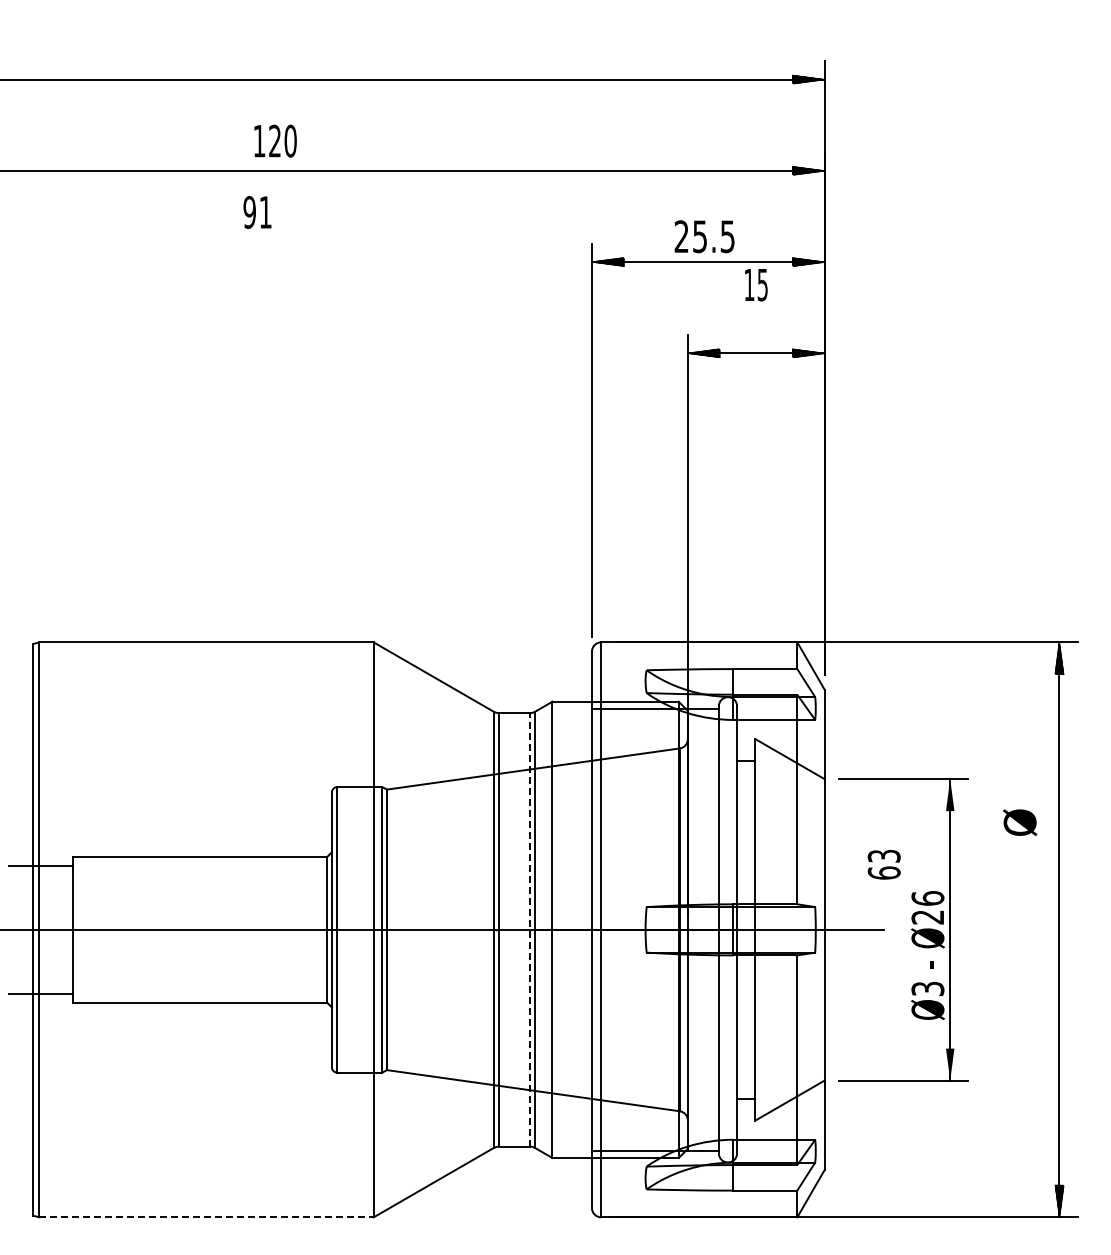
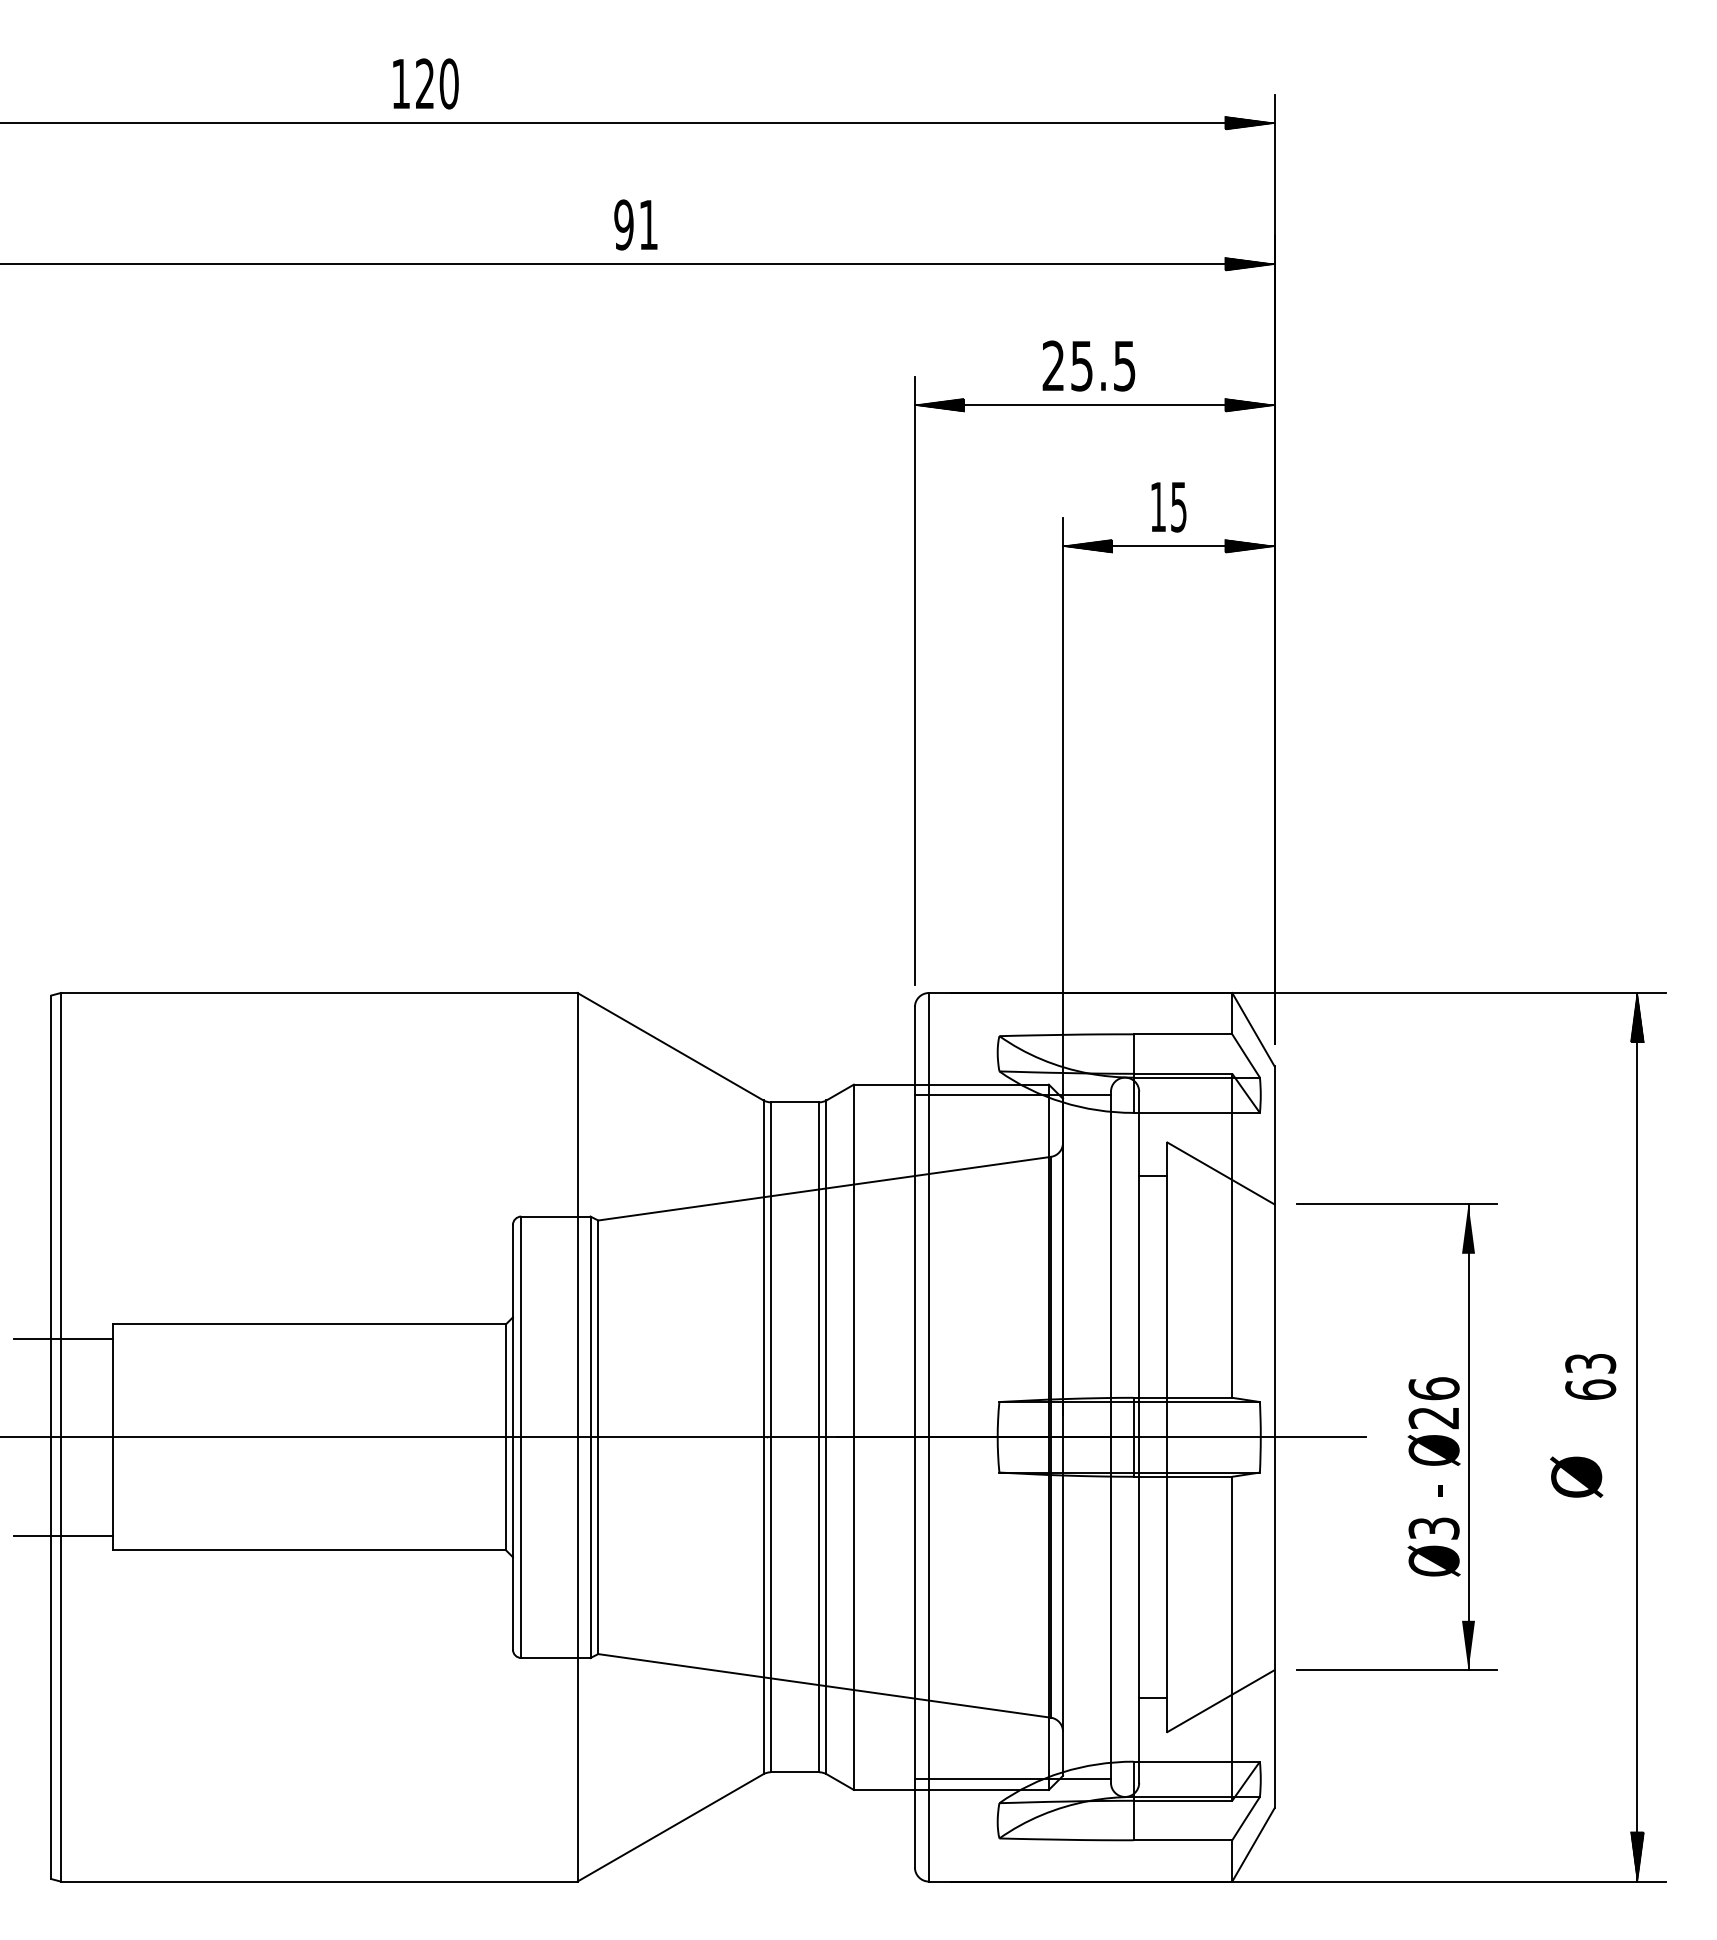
text: (275, 140) -> (425, 82), moved
text: (257, 212) -> (635, 225), moved
text: (756, 285) -> (1169, 507), moved
text: (1020, 822) -> (1577, 1476), moved
text: (883, 864) -> (1589, 1376), moved
line: (530, 929) -> (819, 1436), dashed -> solid
line: (207, 1217) -> (320, 1881), dashed -> solid

